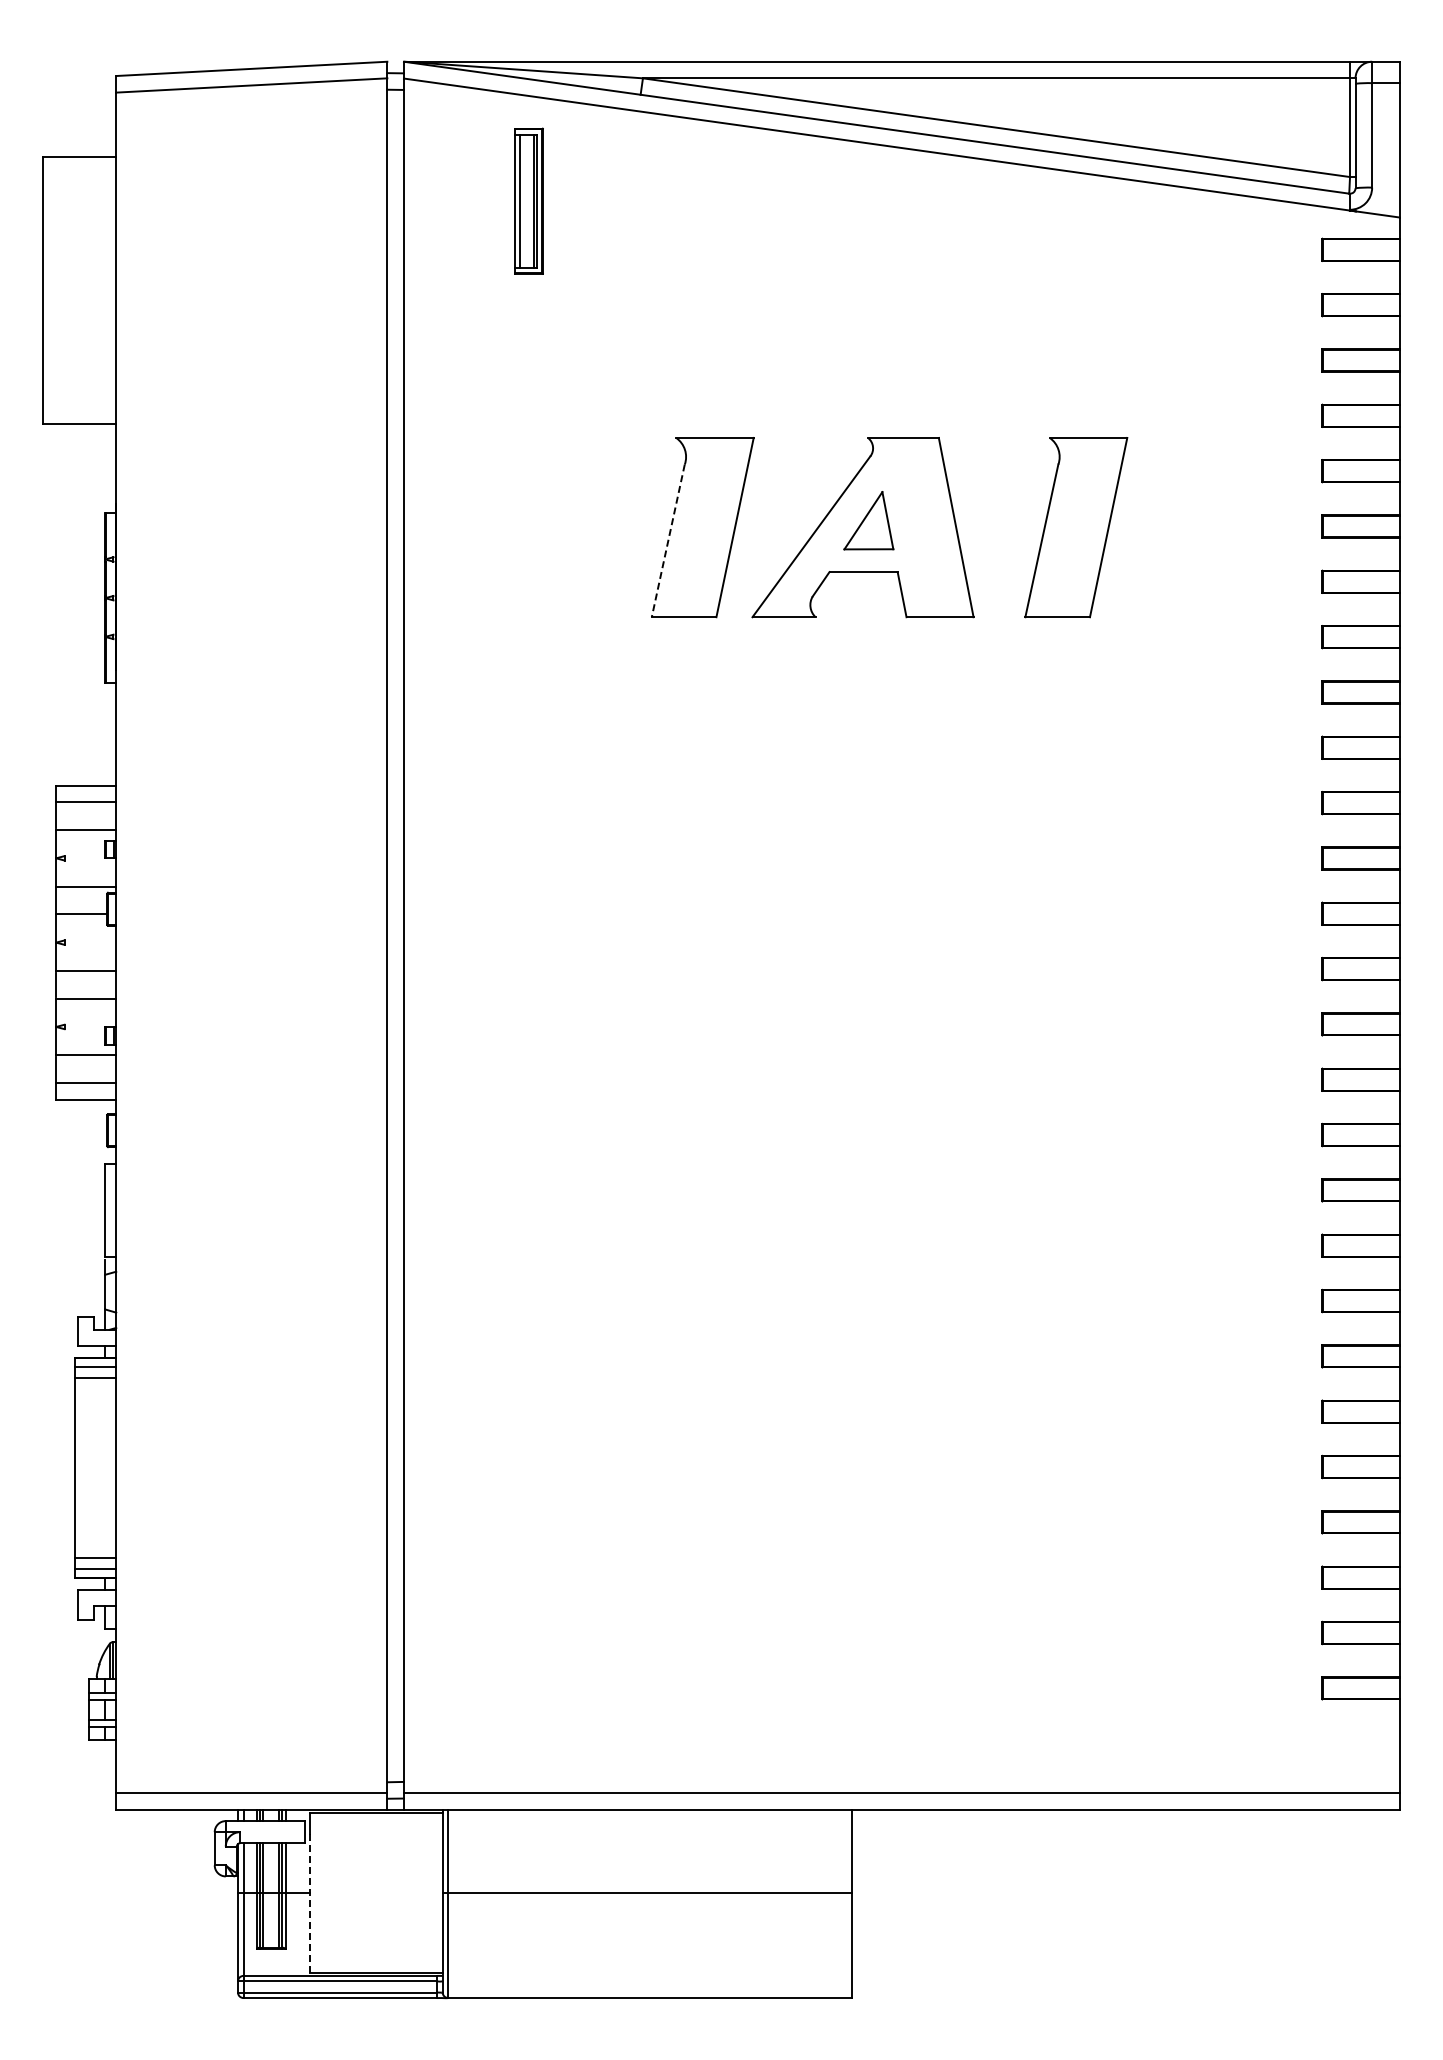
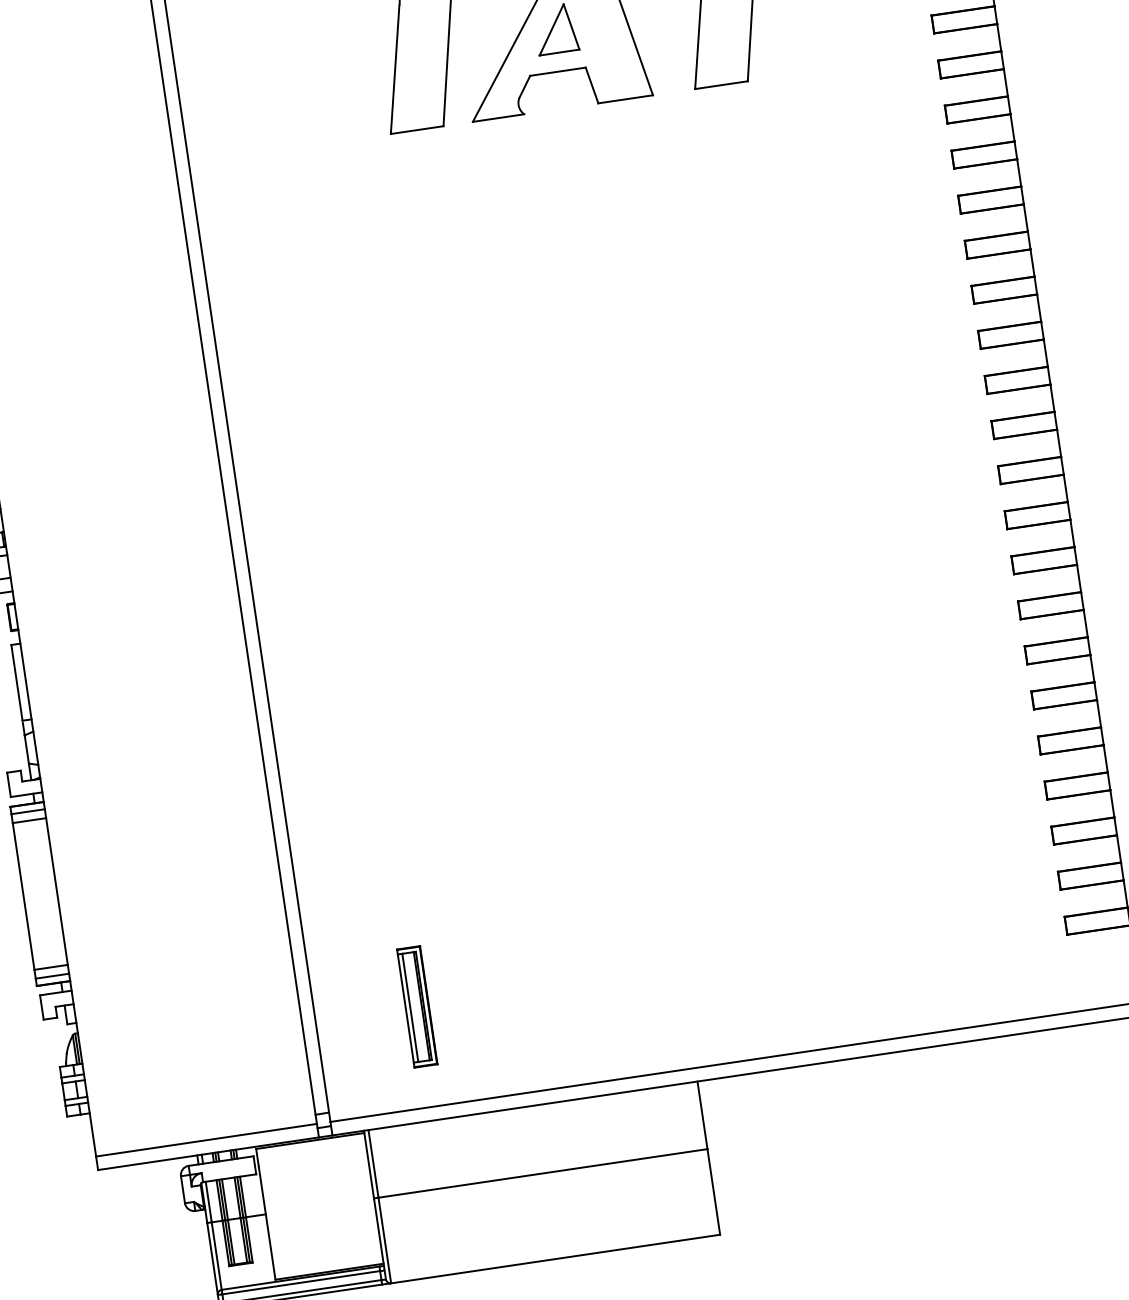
line: (668, 541) -> (395, 70), dashed -> solid
part: (528, 1670) -> (417, 1006), added
line: (309, 1903) -> (266, 1222), dashed -> solid

